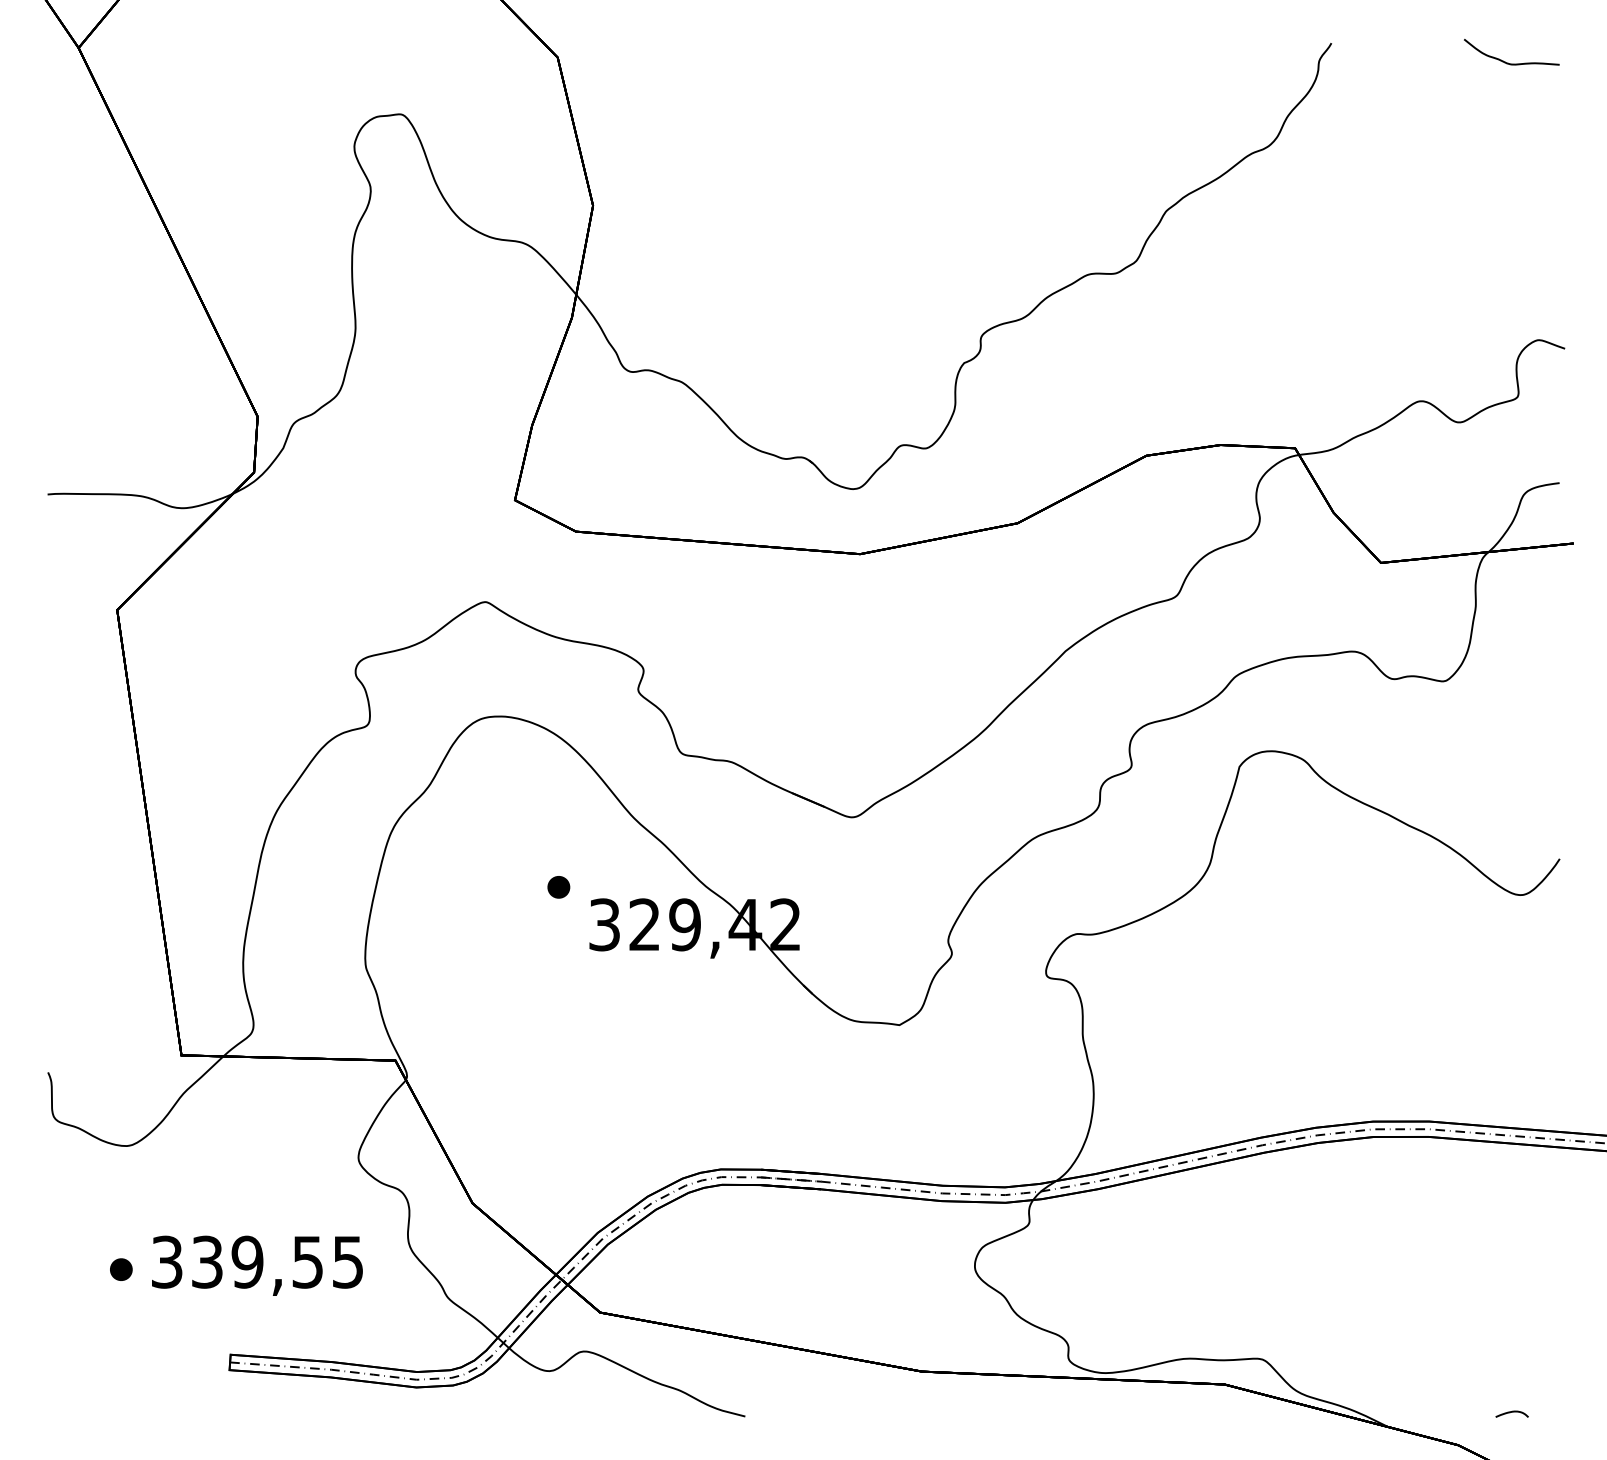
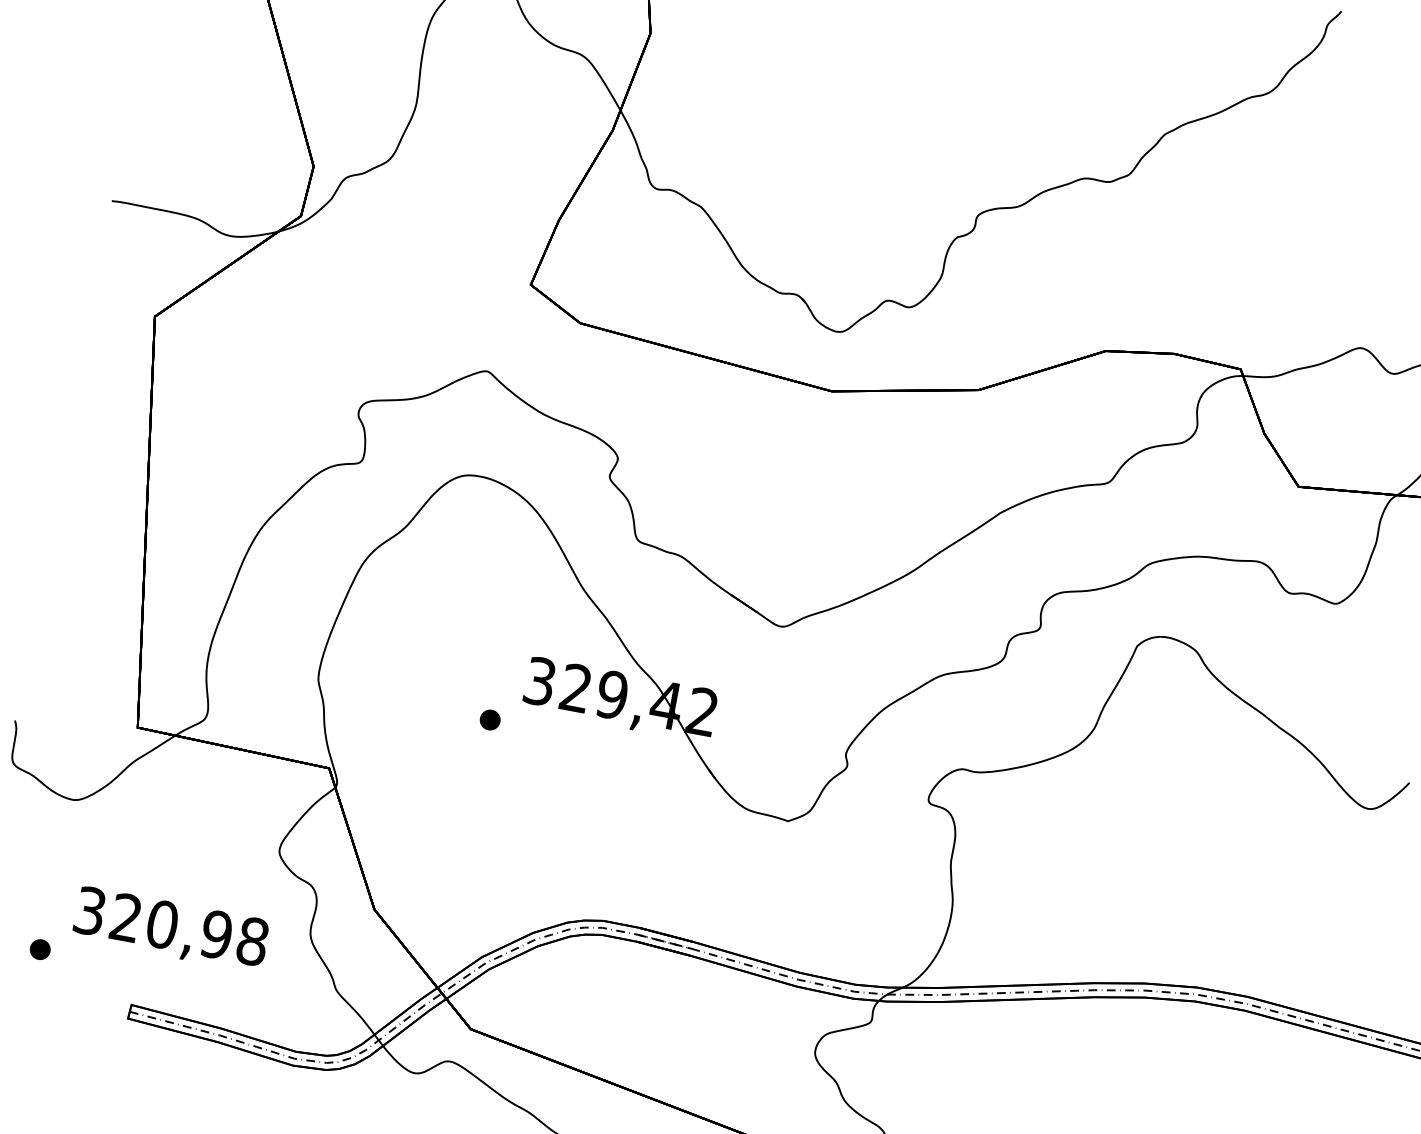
part: (558, 887) -> (489, 720), moved
text: (278, 1261) -> (190, 929), 339,55 -> 320,98
part: (121, 1269) -> (40, 949), moved

